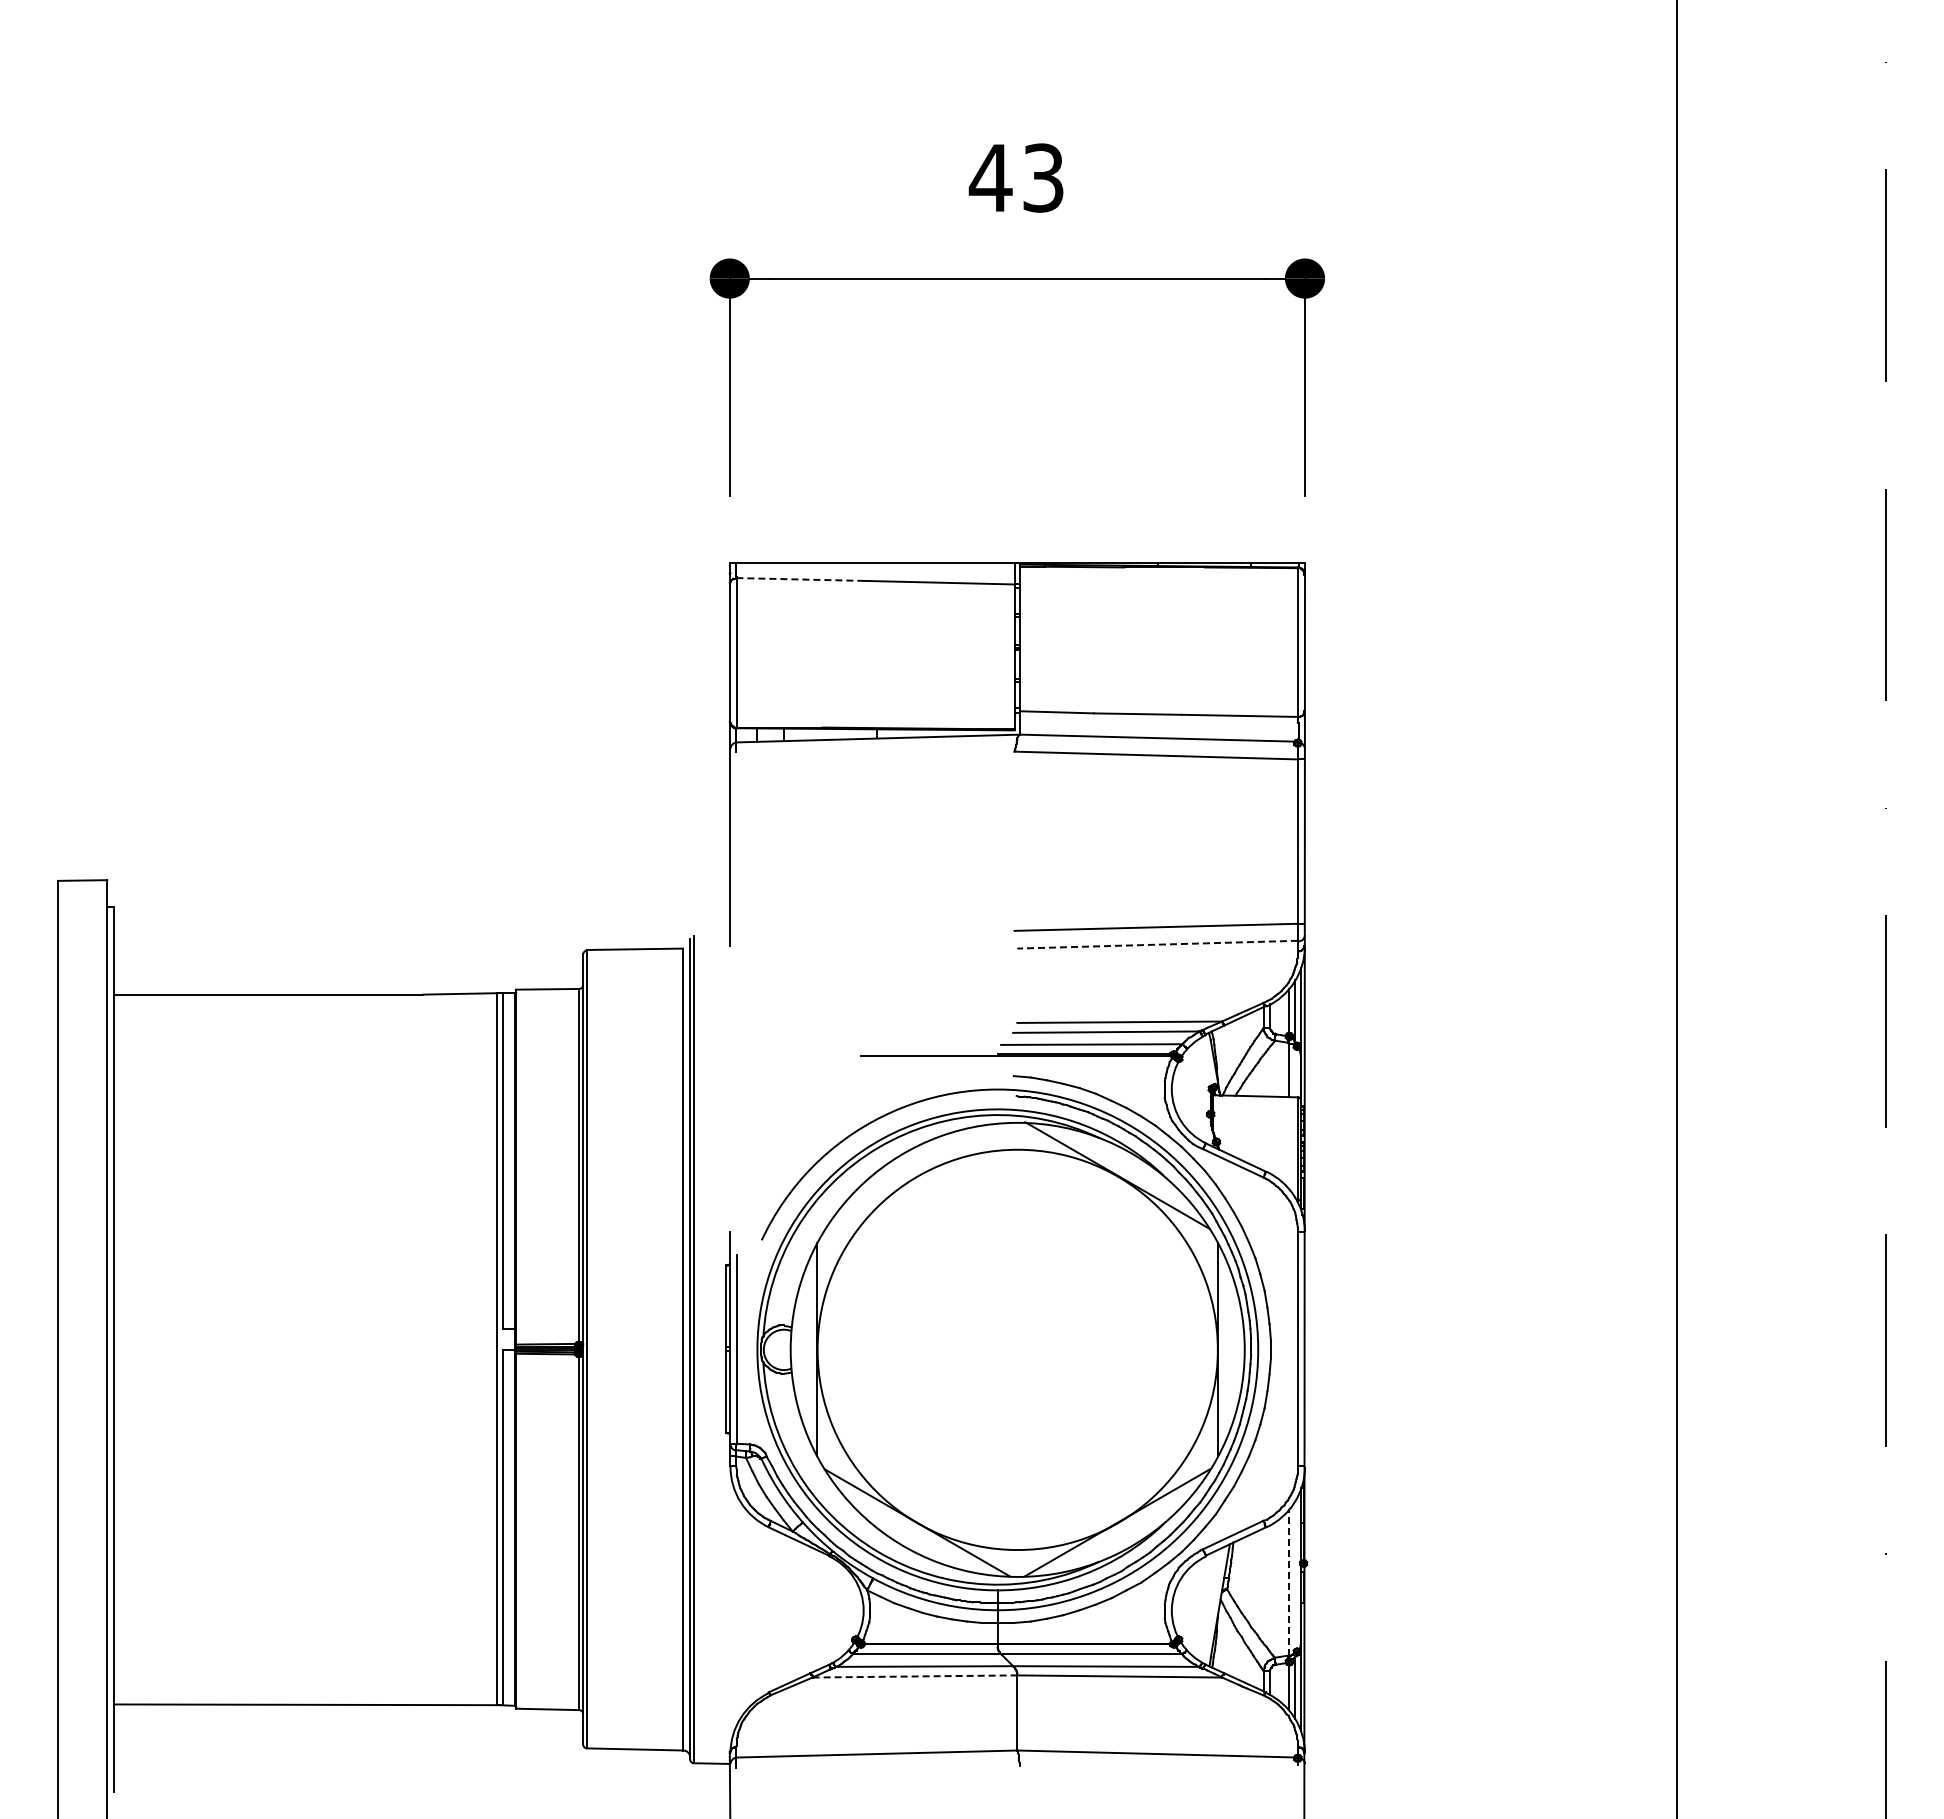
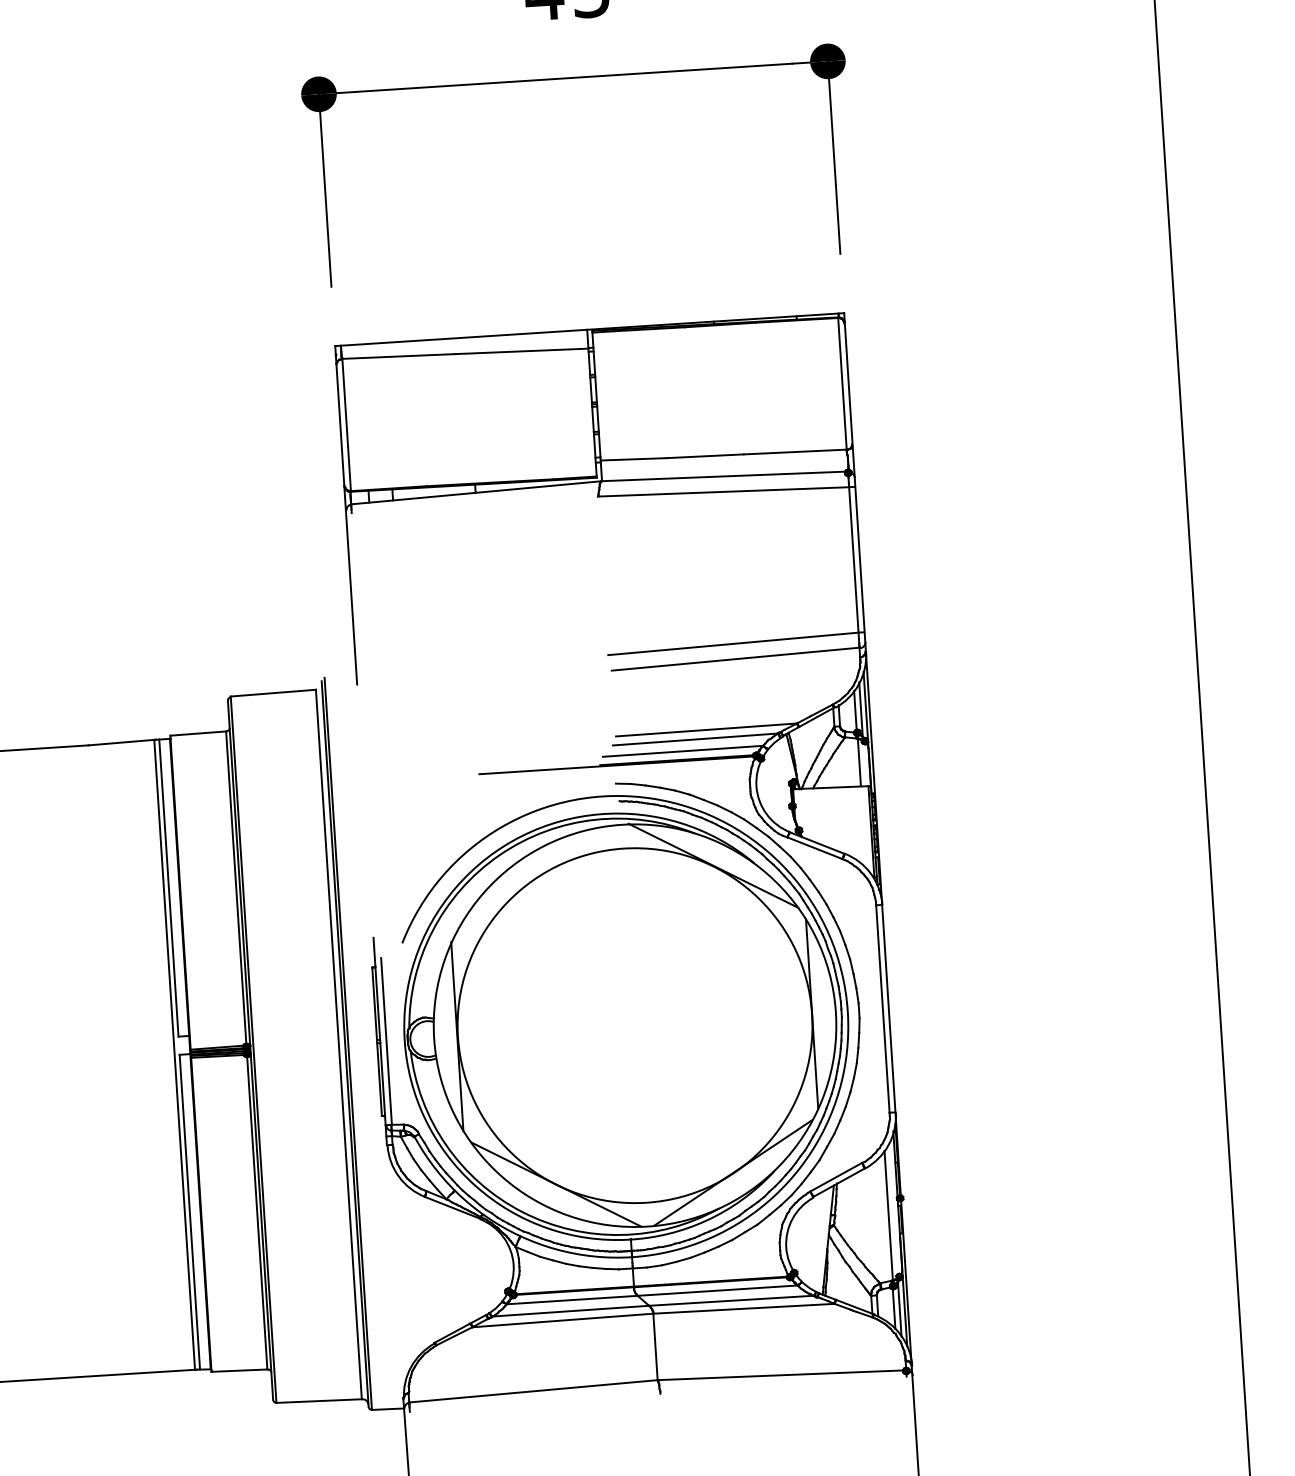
line: (800, 579) -> (398, 356), dashed -> solid
line: (1157, 944) -> (735, 659), dashed -> solid
line: (1289, 1581) -> (888, 1215), dashed -> solid
line: (915, 1676) -> (563, 1320), dashed -> solid

